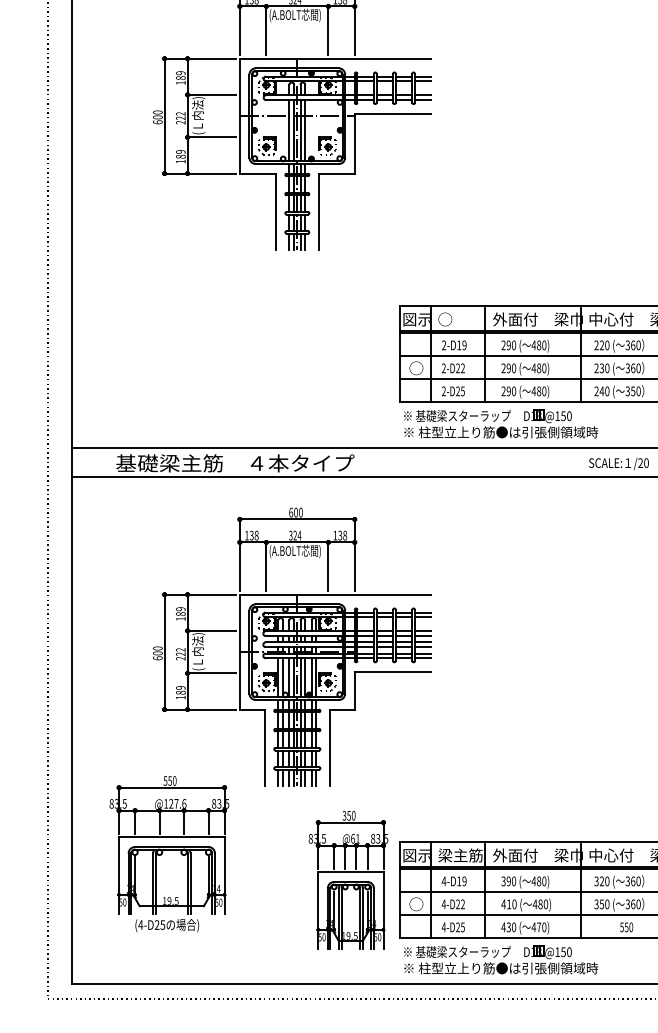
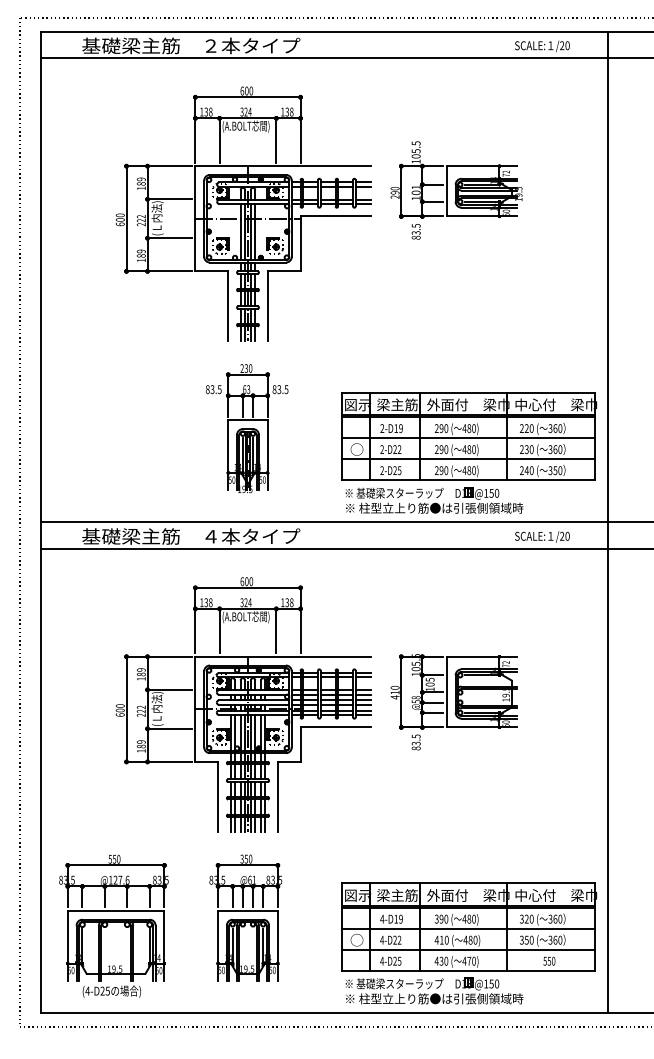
part: (525, 85) -> (456, 190), added
text: (460, 319) -> (397, 404), ○ -> 梁主筋
part: (296, 345) -> (247, 428), added
part: (521, 644) -> (453, 702), added
part: (168, 853) -> (113, 925), moved
part: (348, 879) -> (245, 917), moved

